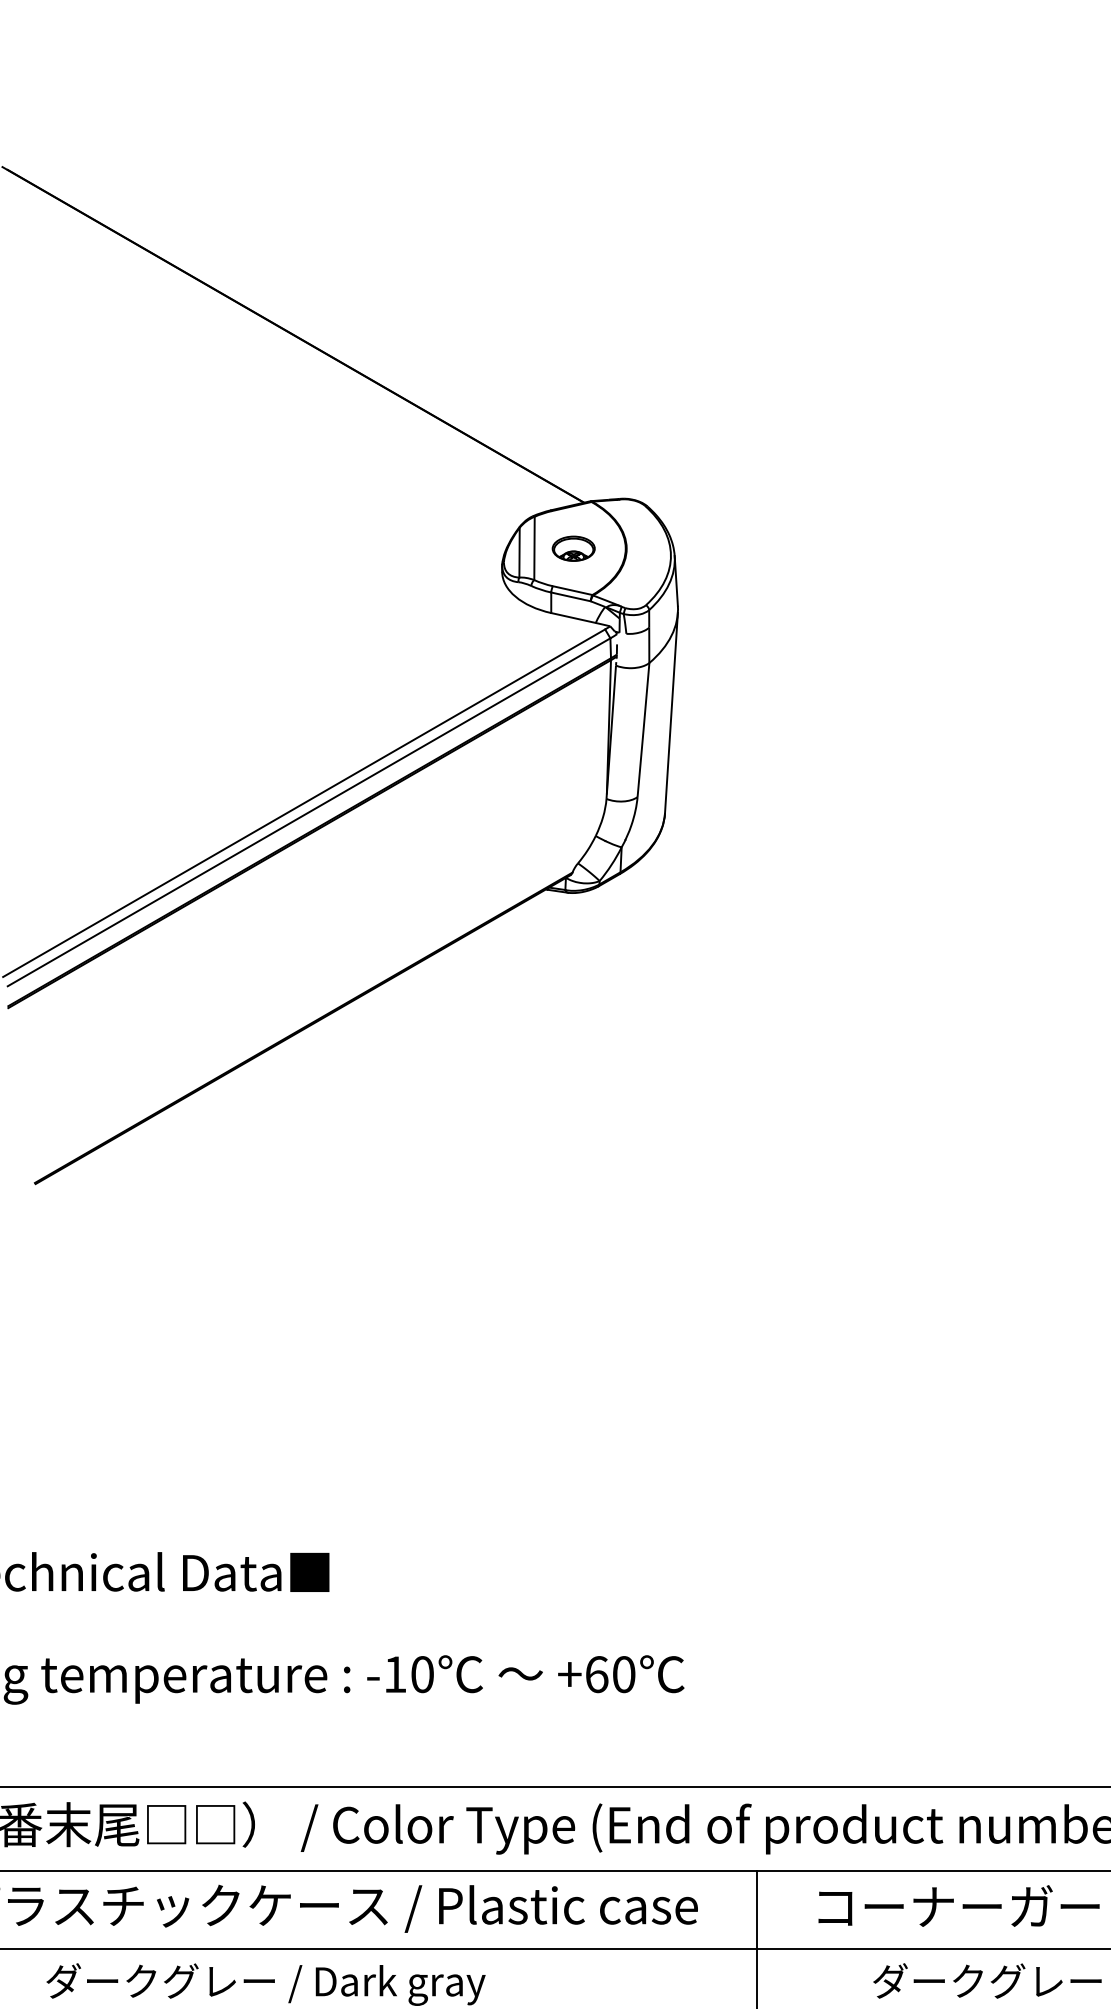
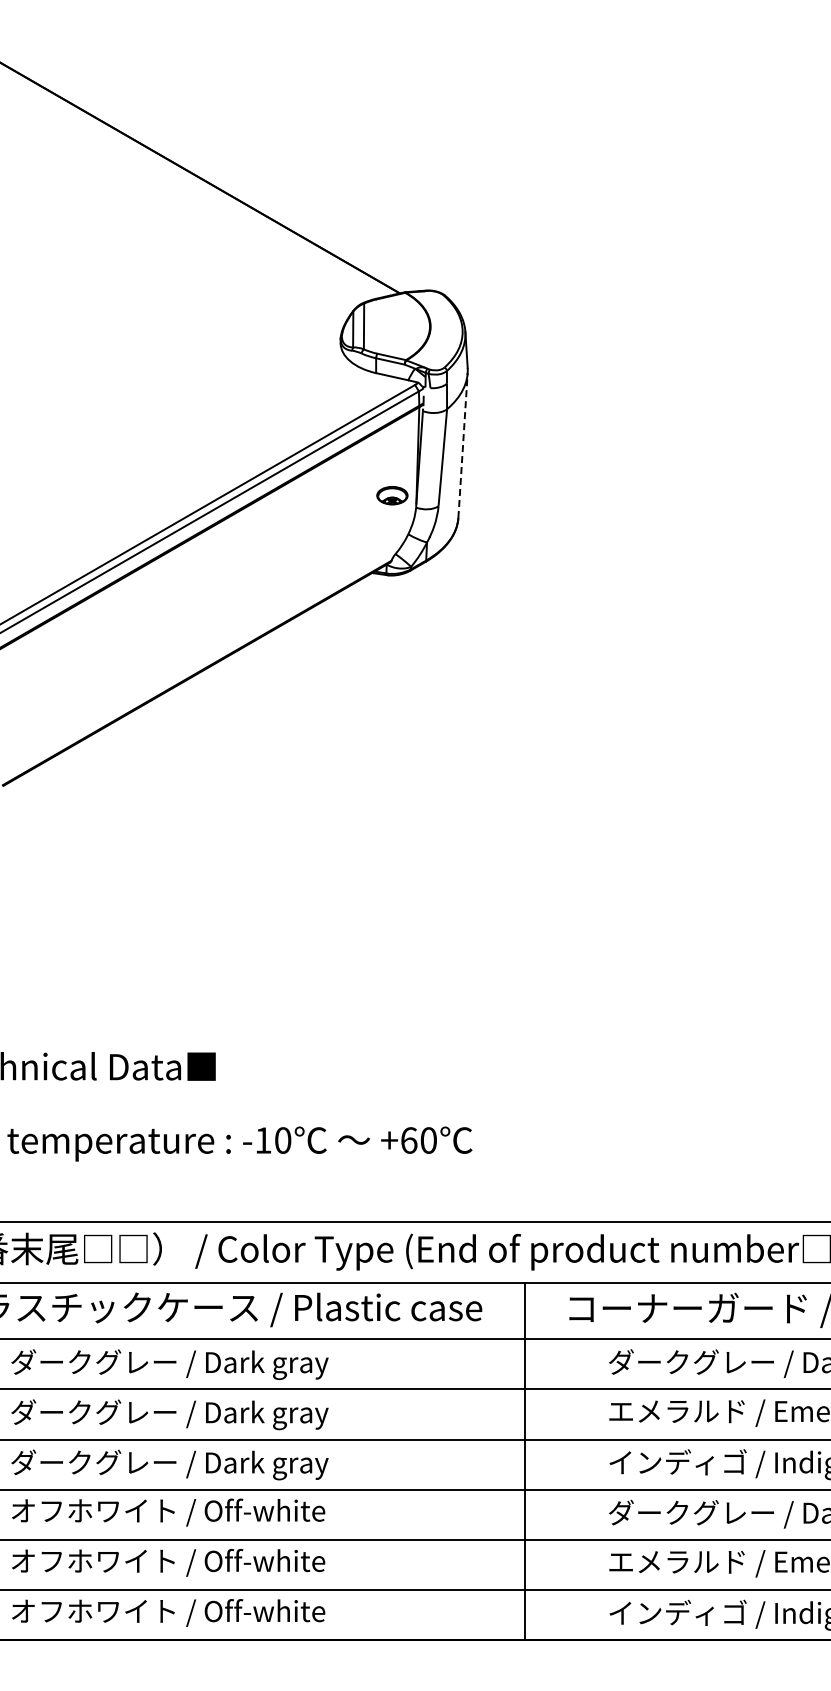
part: (573, 548) -> (392, 495), moved
line: (672, 713) -> (463, 445), solid -> dashed

